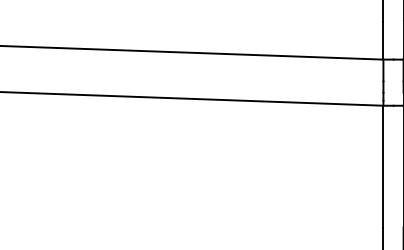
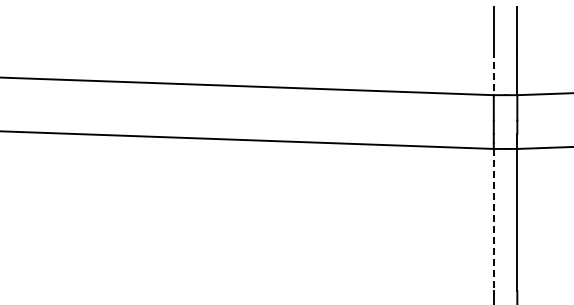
line: (383, 41) -> (493, 73), solid -> dashed
line: (383, 167) -> (493, 220), solid -> dashed

